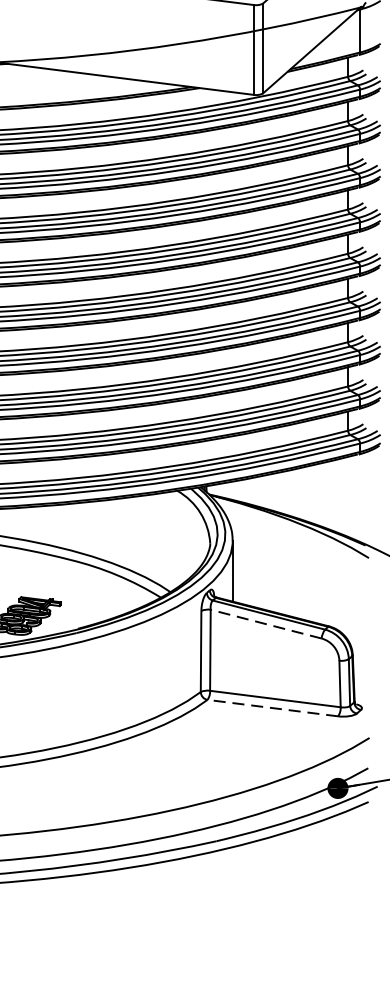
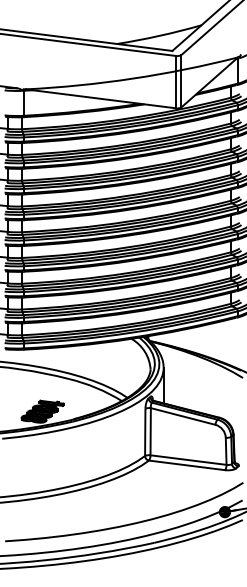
line: (265, 624) -> (182, 416), dashed -> solid
line: (271, 708) -> (186, 465), dashed -> solid

